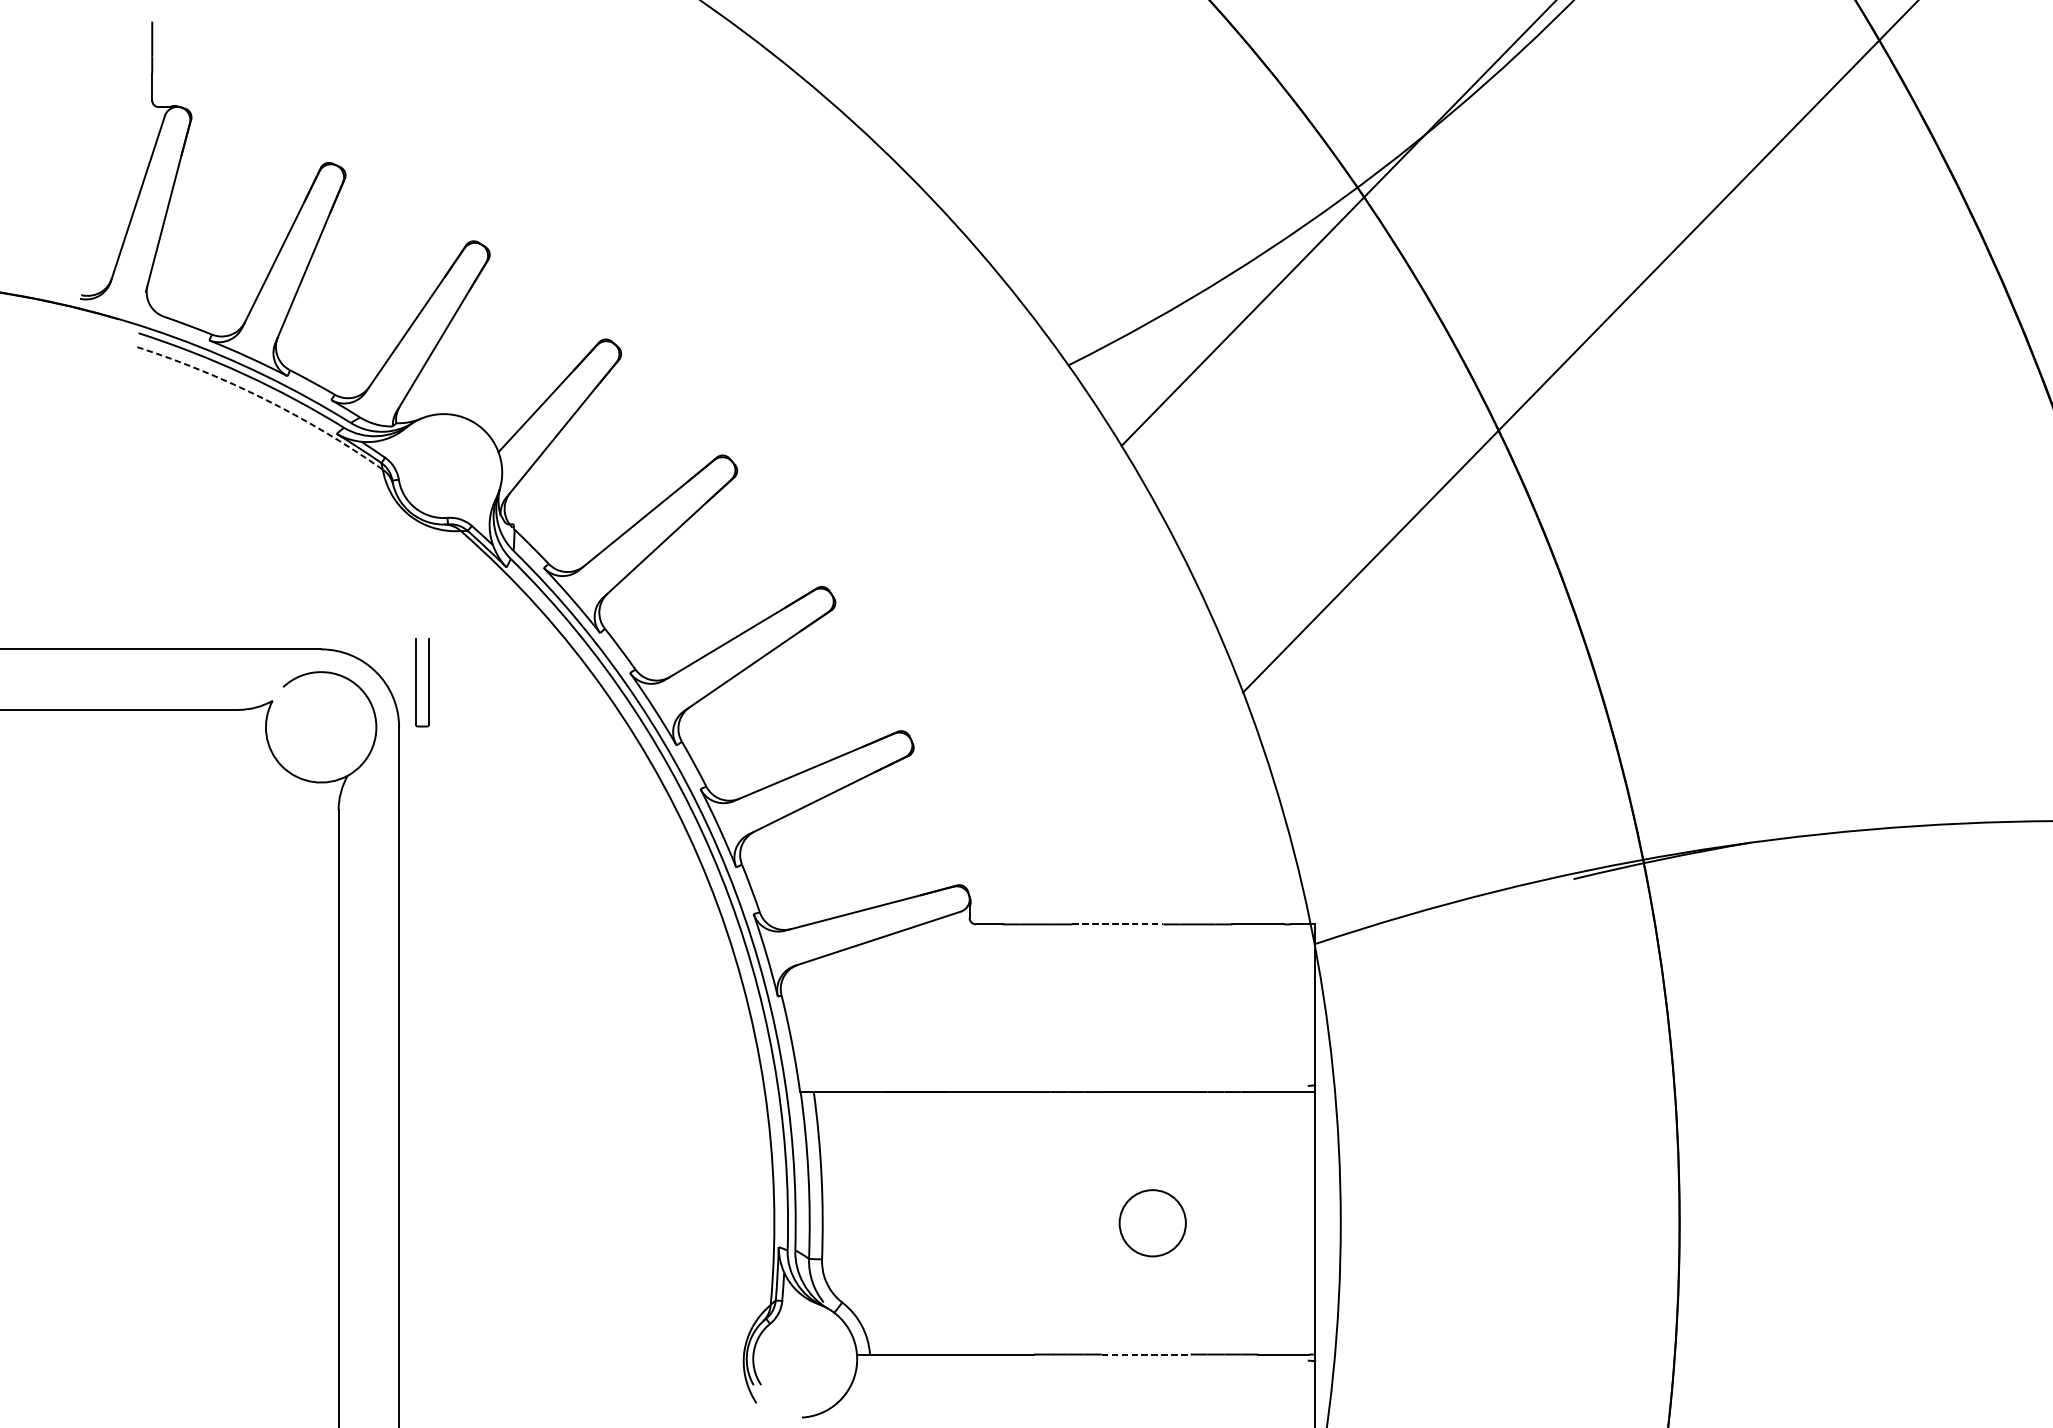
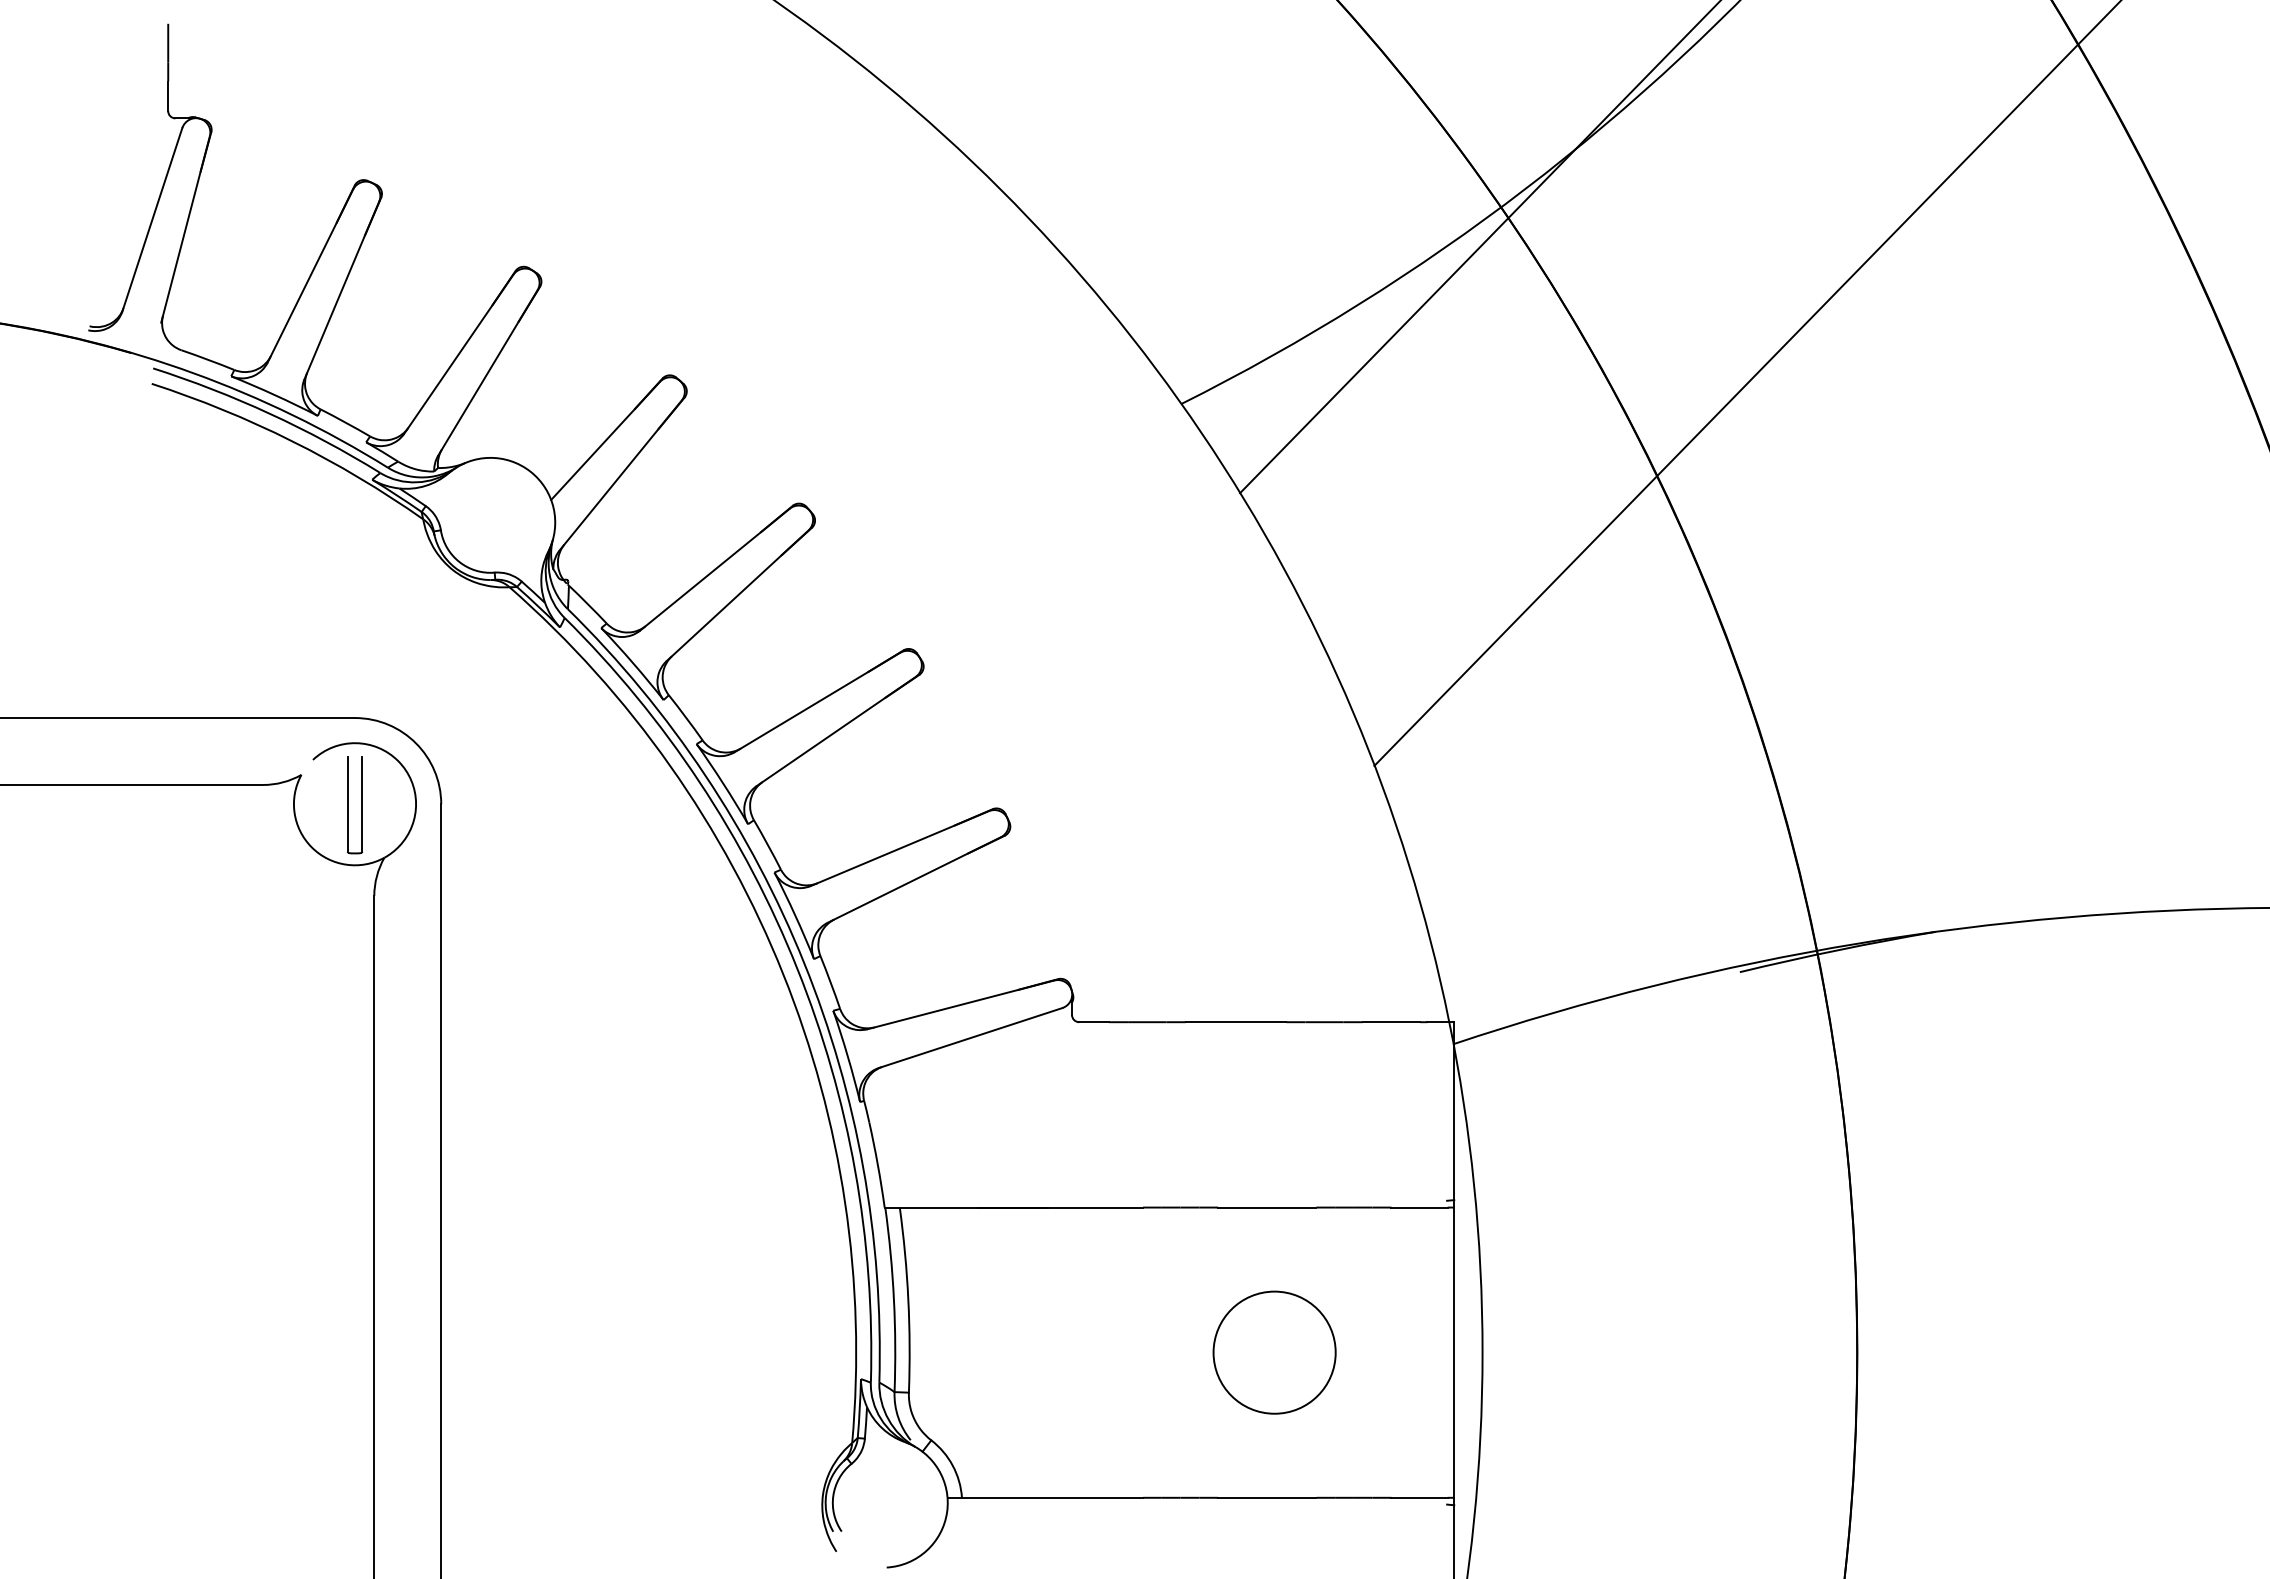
arc: (264, 399) -> (292, 441), dashed -> solid
part: (422, 683) -> (355, 805), moved
line: (1118, 924) -> (1236, 1022), dashed -> solid
circle: (1152, 1223) -> (1274, 1352), size x1.67
line: (1146, 1354) -> (1267, 1497), dashed -> solid

